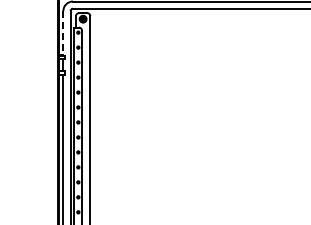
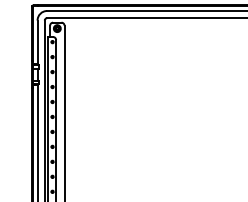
line: (63, 33) -> (37, 42), dashed -> solid

